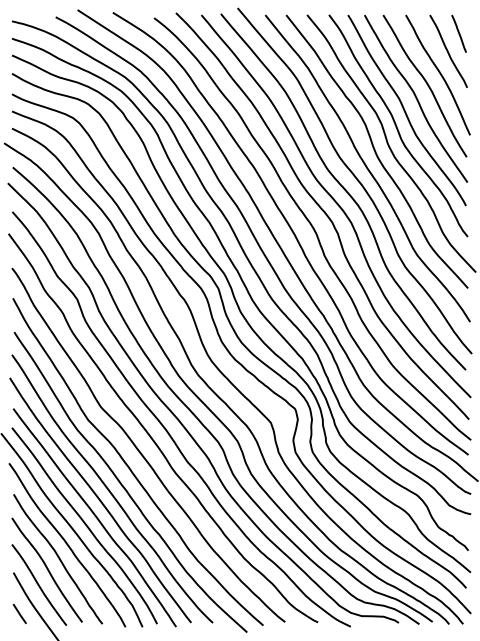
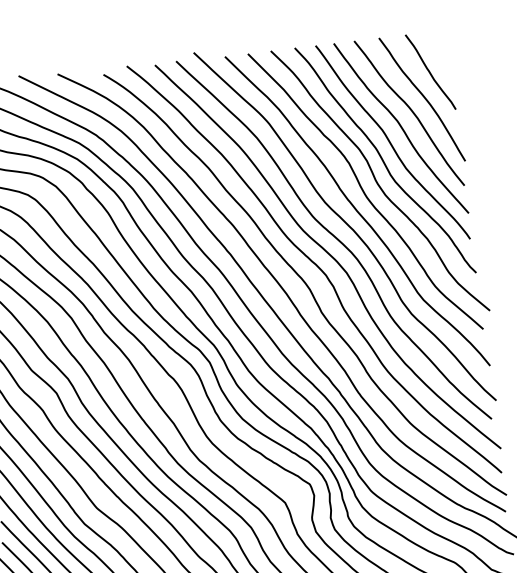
line: (458, 33) -> (439, 51), removed

